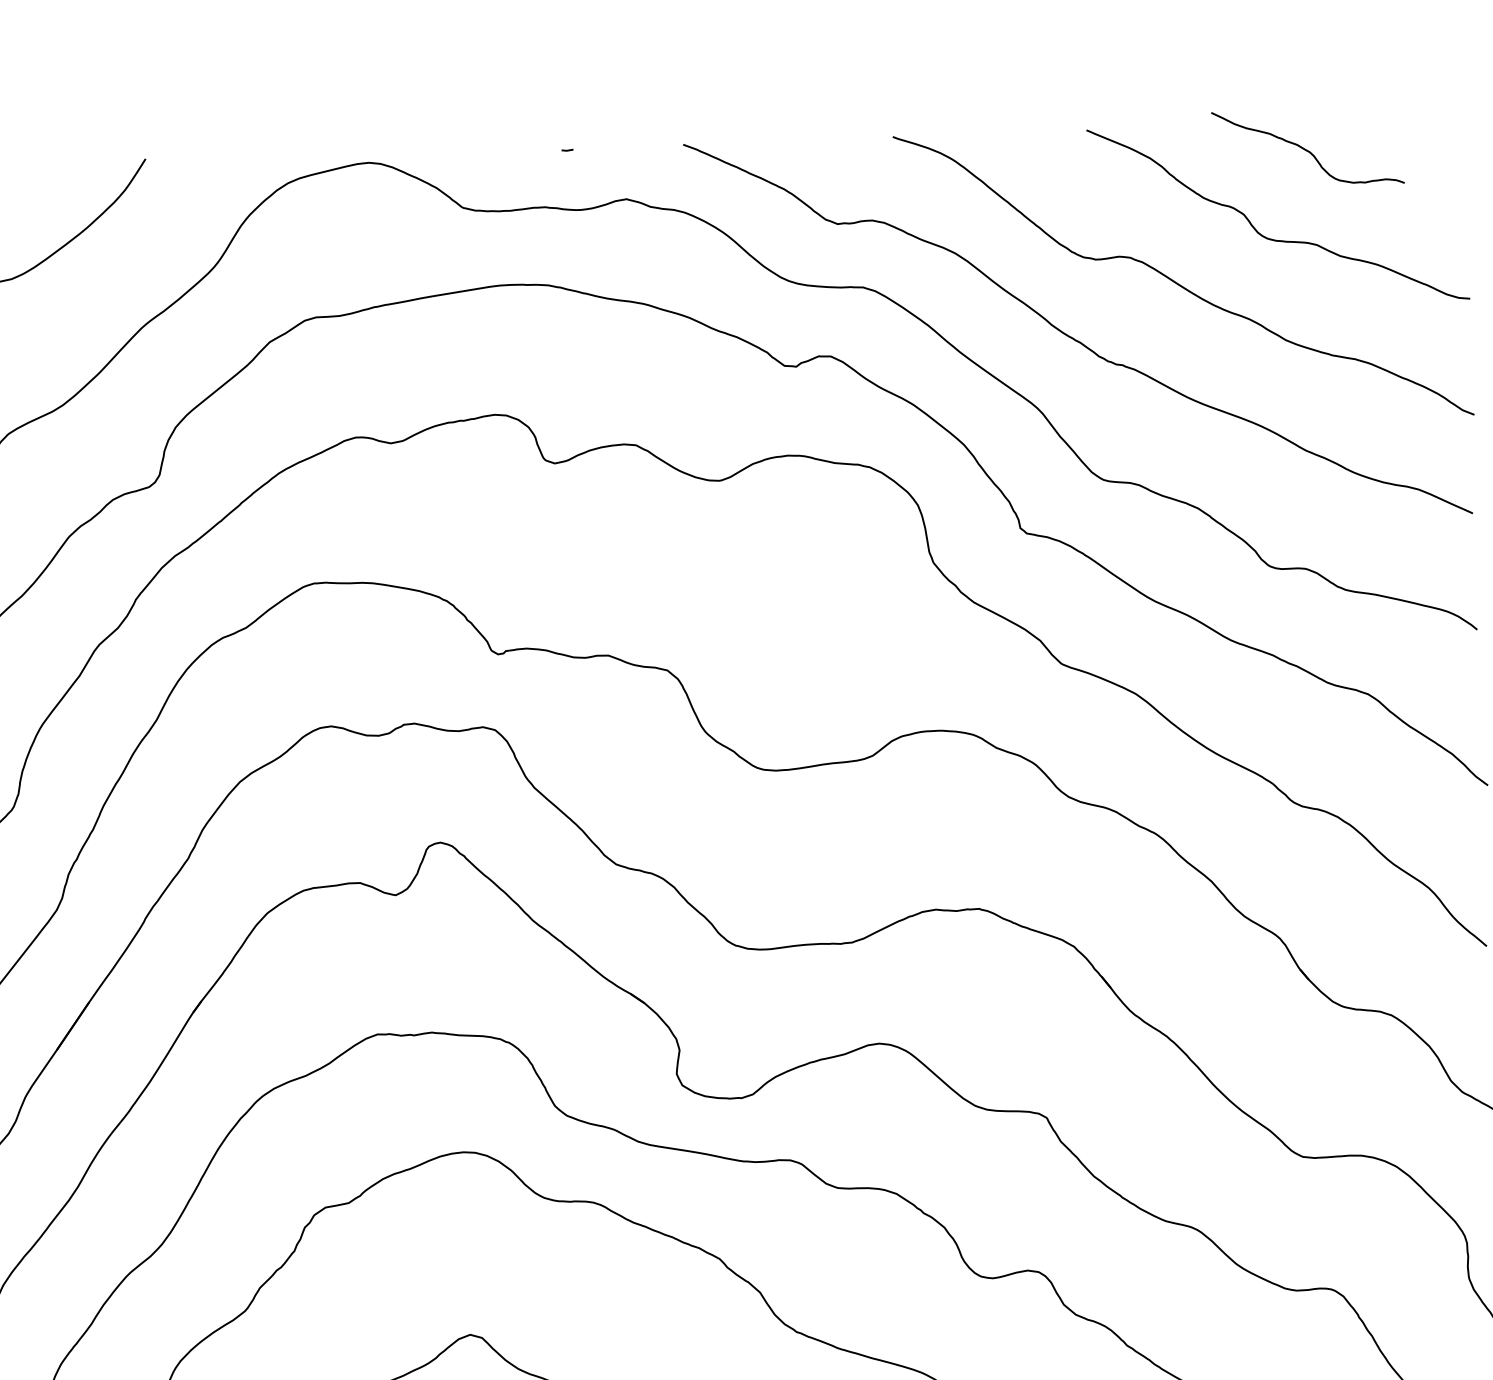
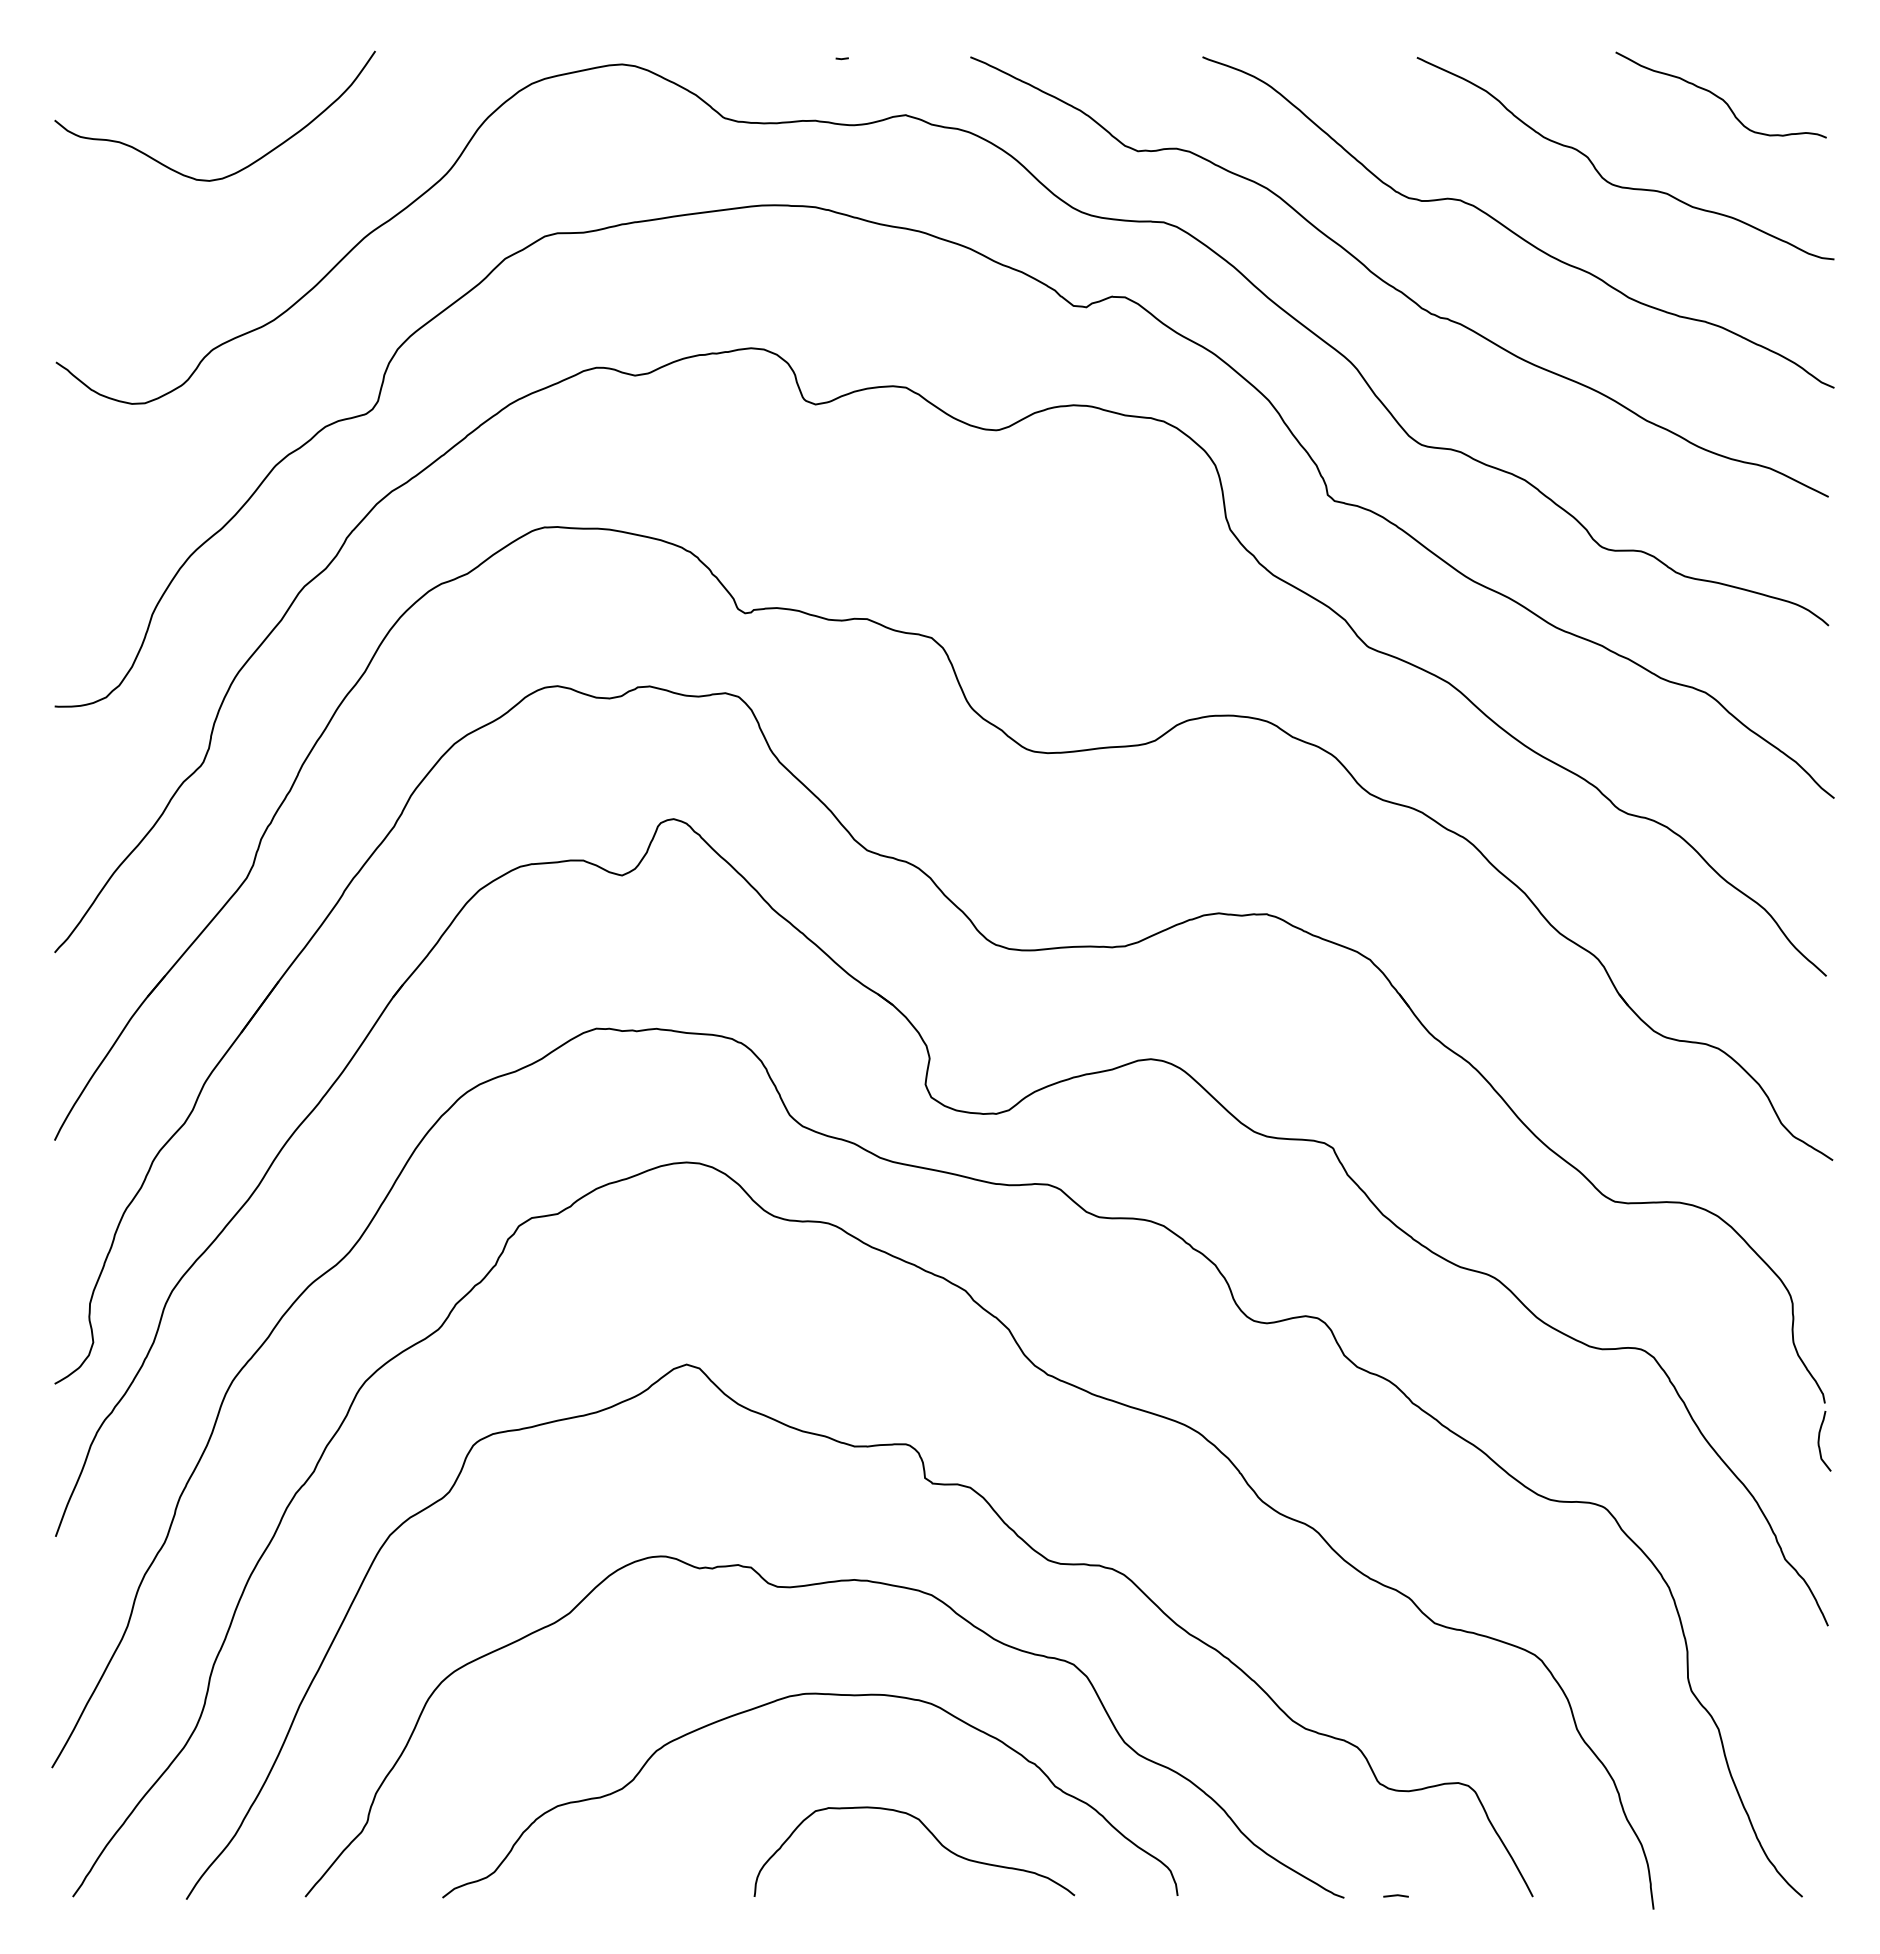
curve: (1306, 149) -> (1719, 96), moved

